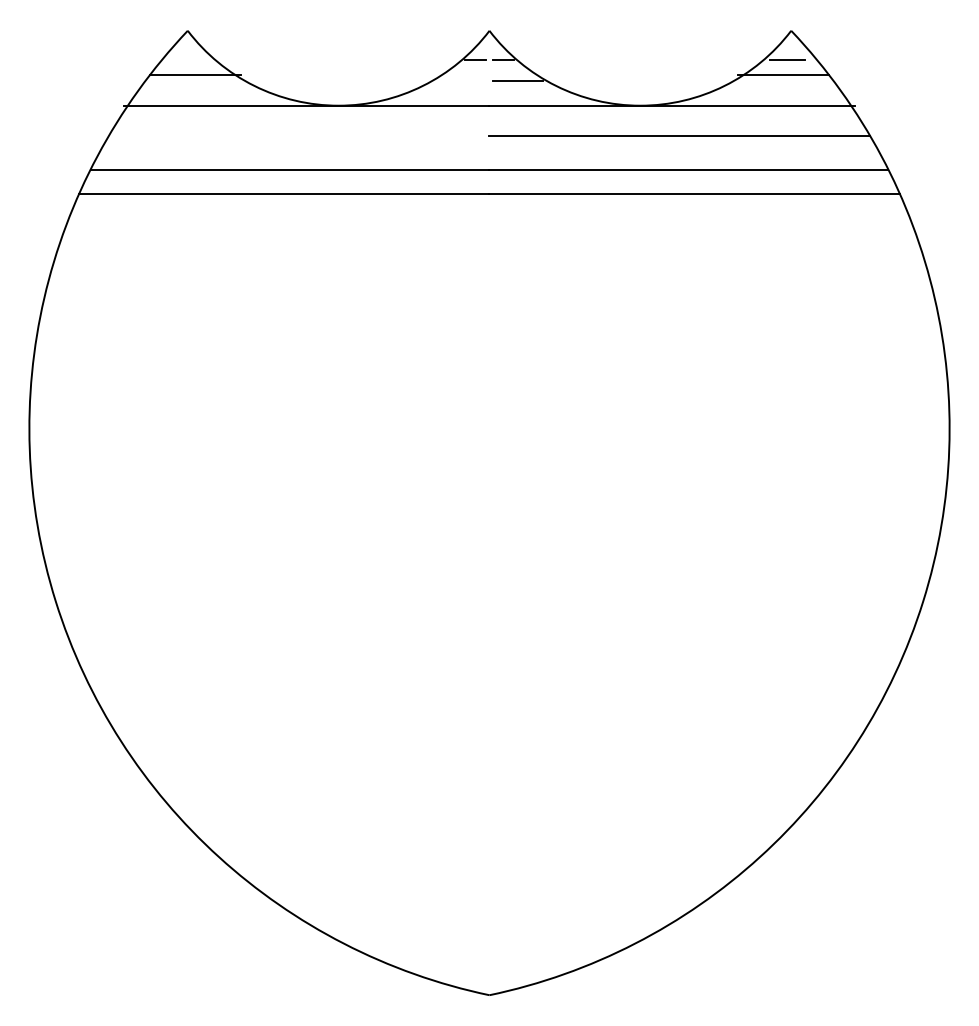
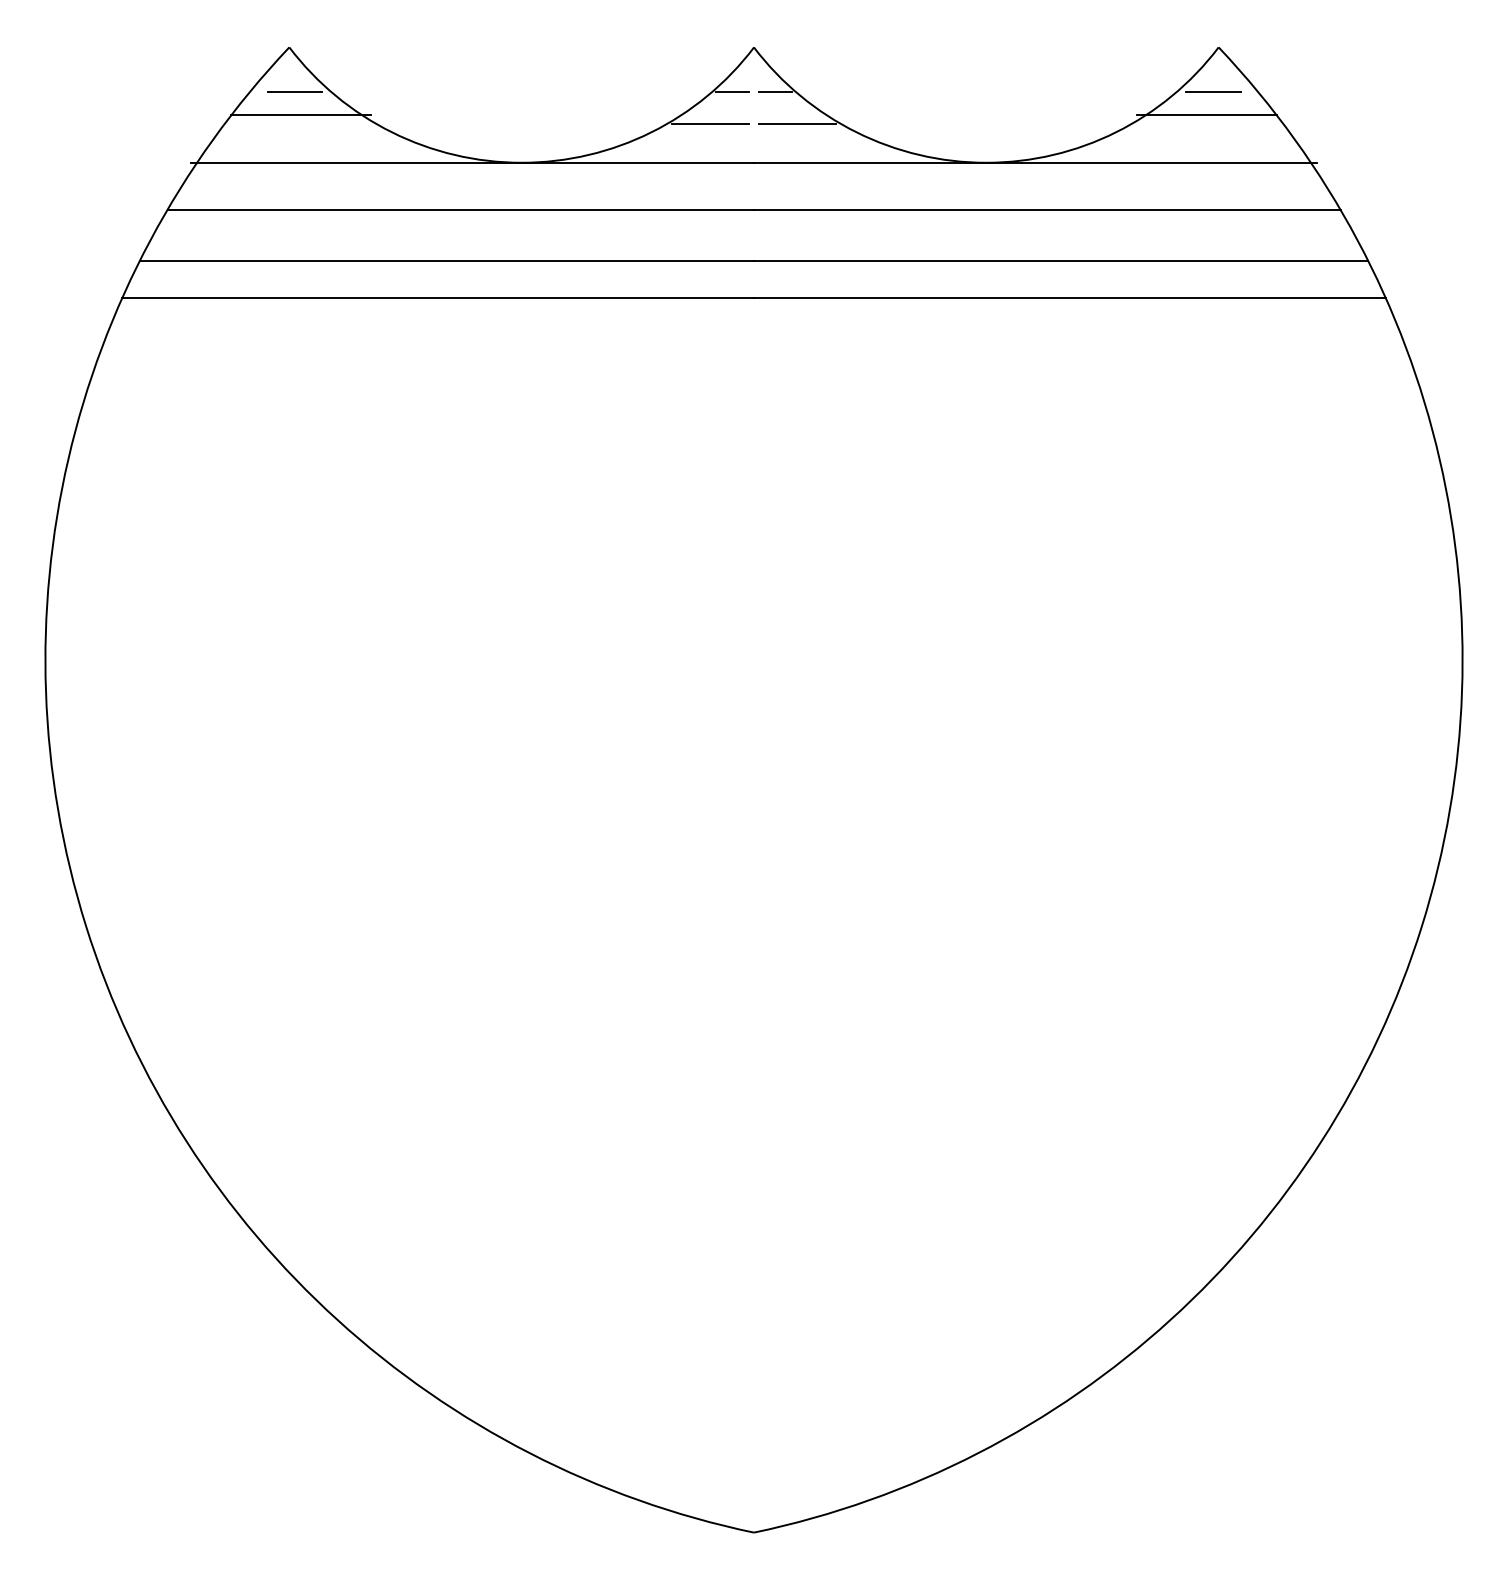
line: (191, 59) -> (295, 91), added
line: (460, 80) -> (709, 123), added
line: (298, 136) -> (459, 210), added

